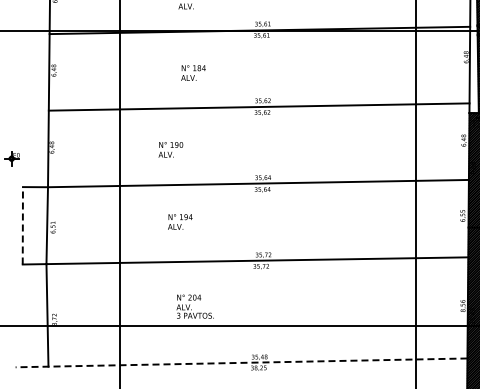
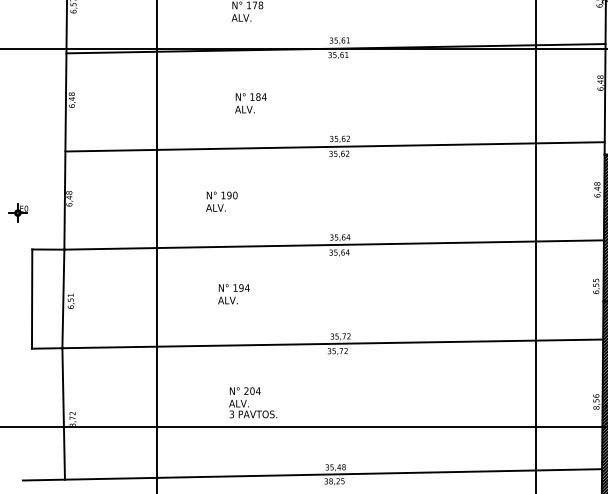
line: (22, 225) -> (31, 298), dashed -> solid
line: (241, 362) -> (312, 474), dashed -> solid

